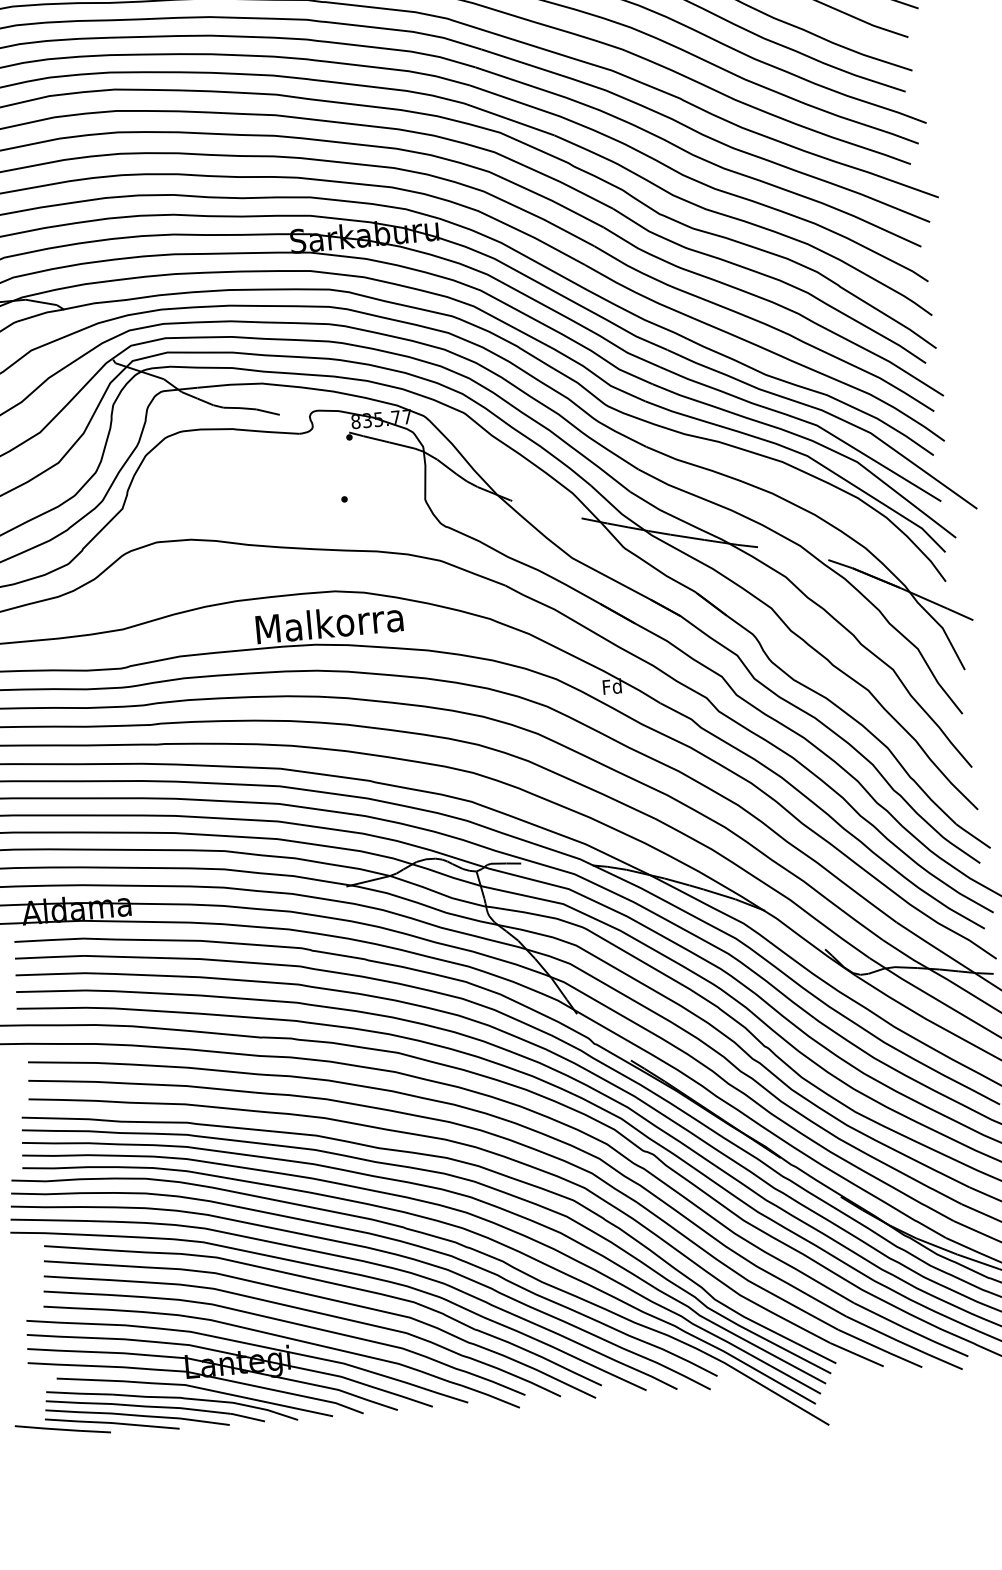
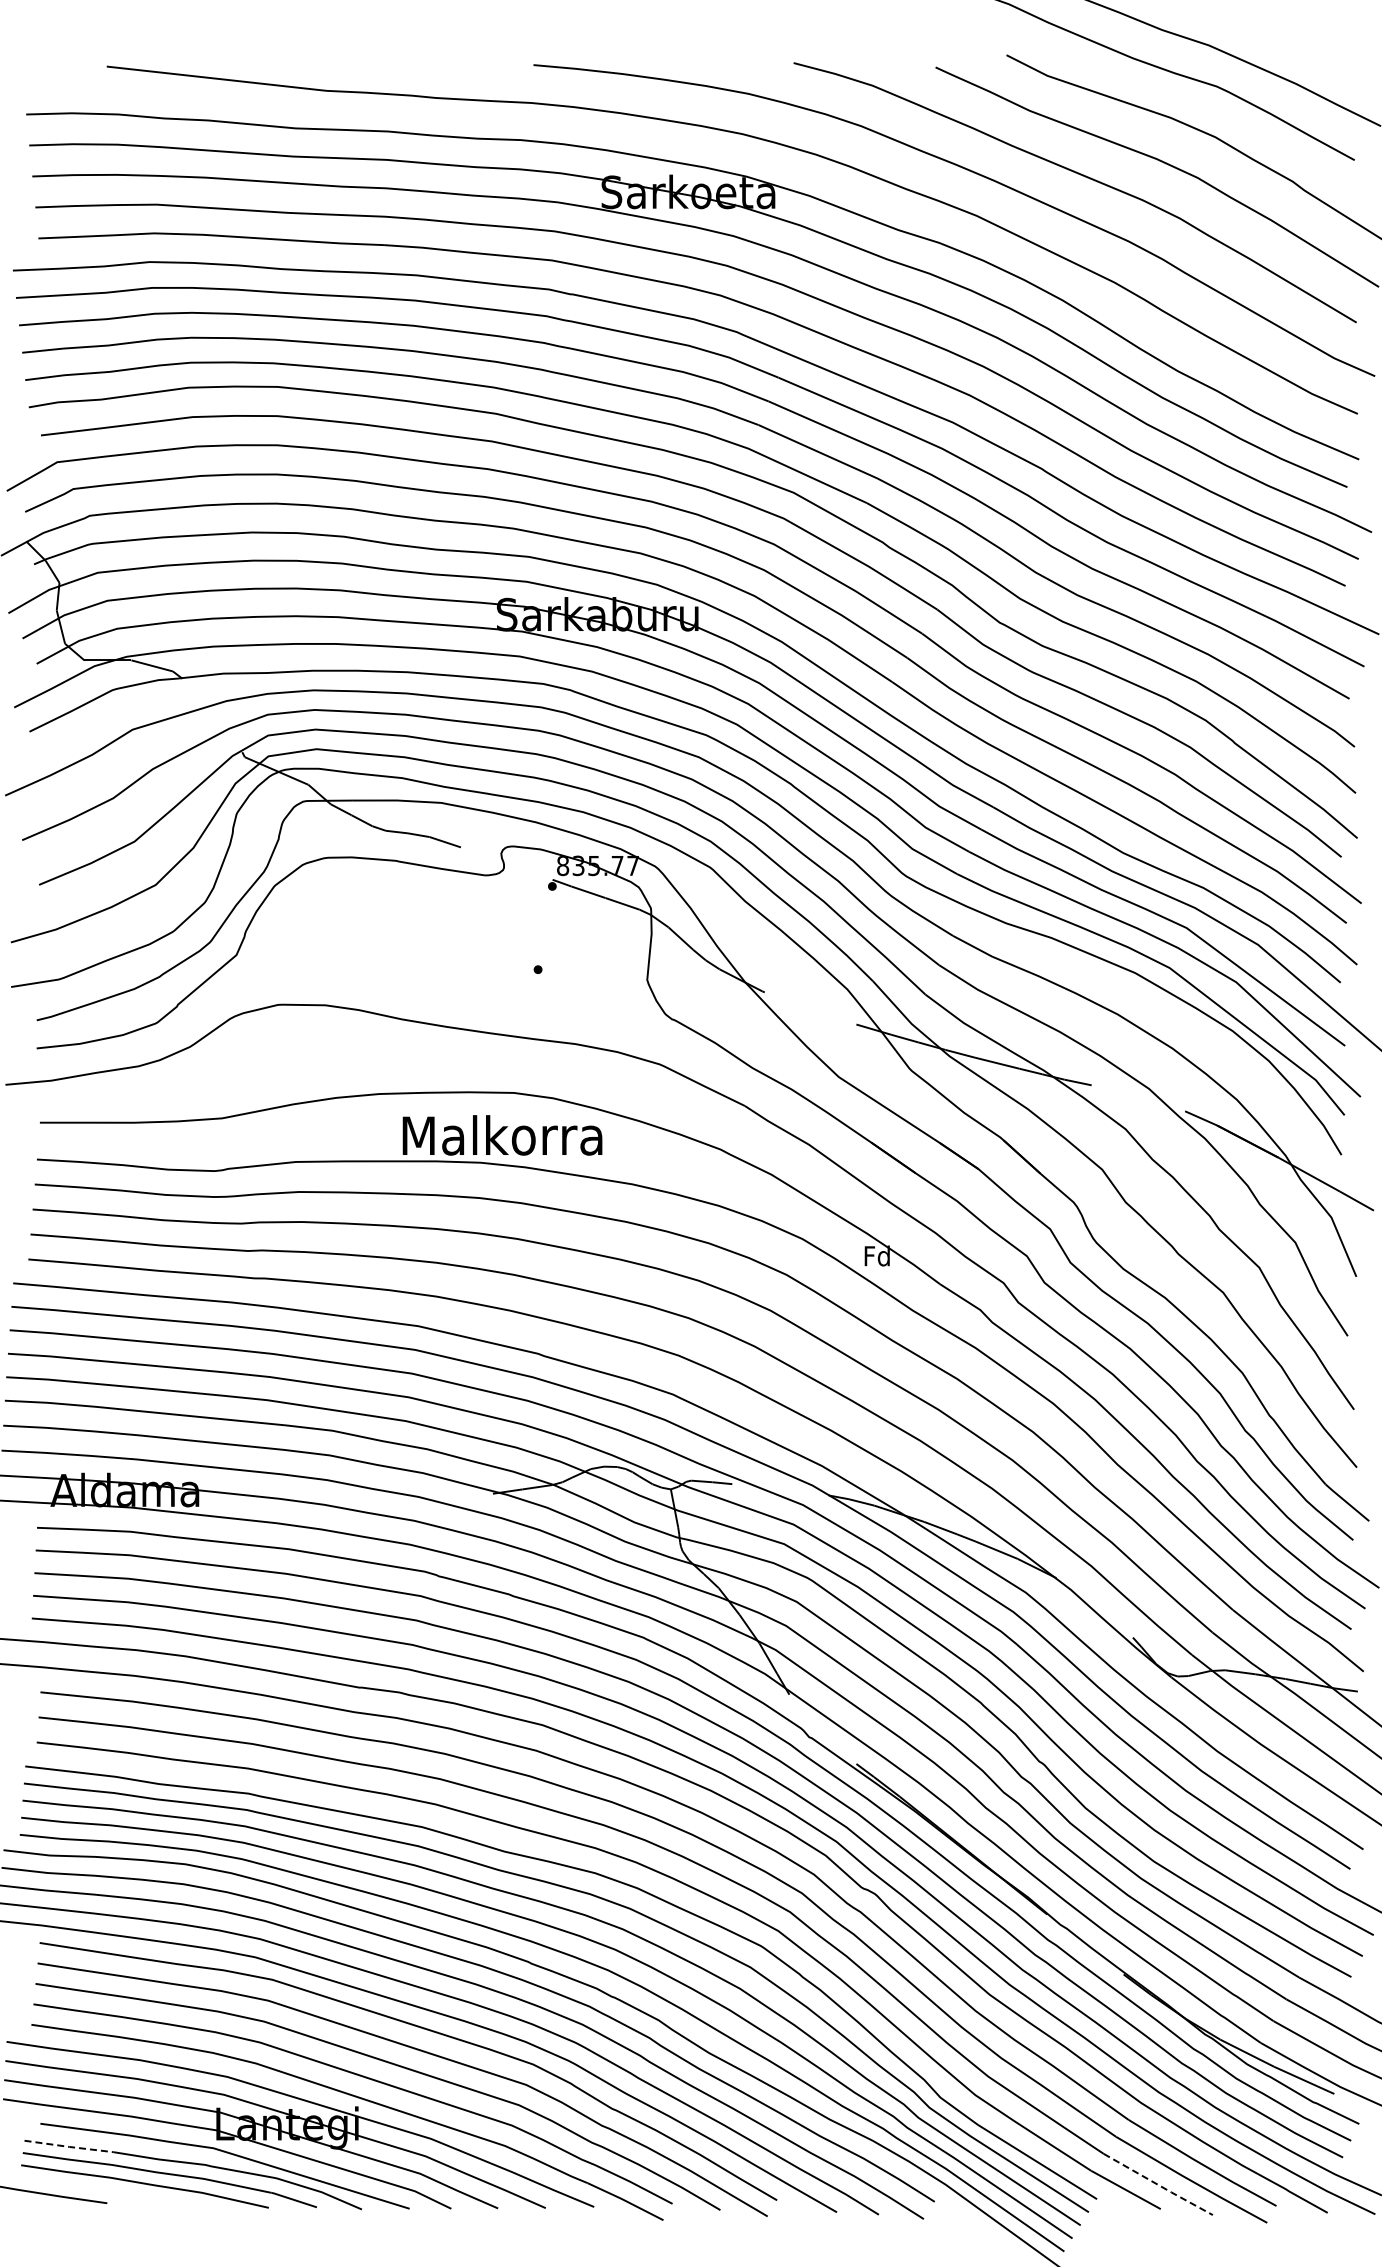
line: (881, 1349) -> (1159, 2185), solid -> dashed
line: (79, 1393) -> (69, 2146), solid -> dashed
line: (111, 1423) -> (109, 2191), removed

